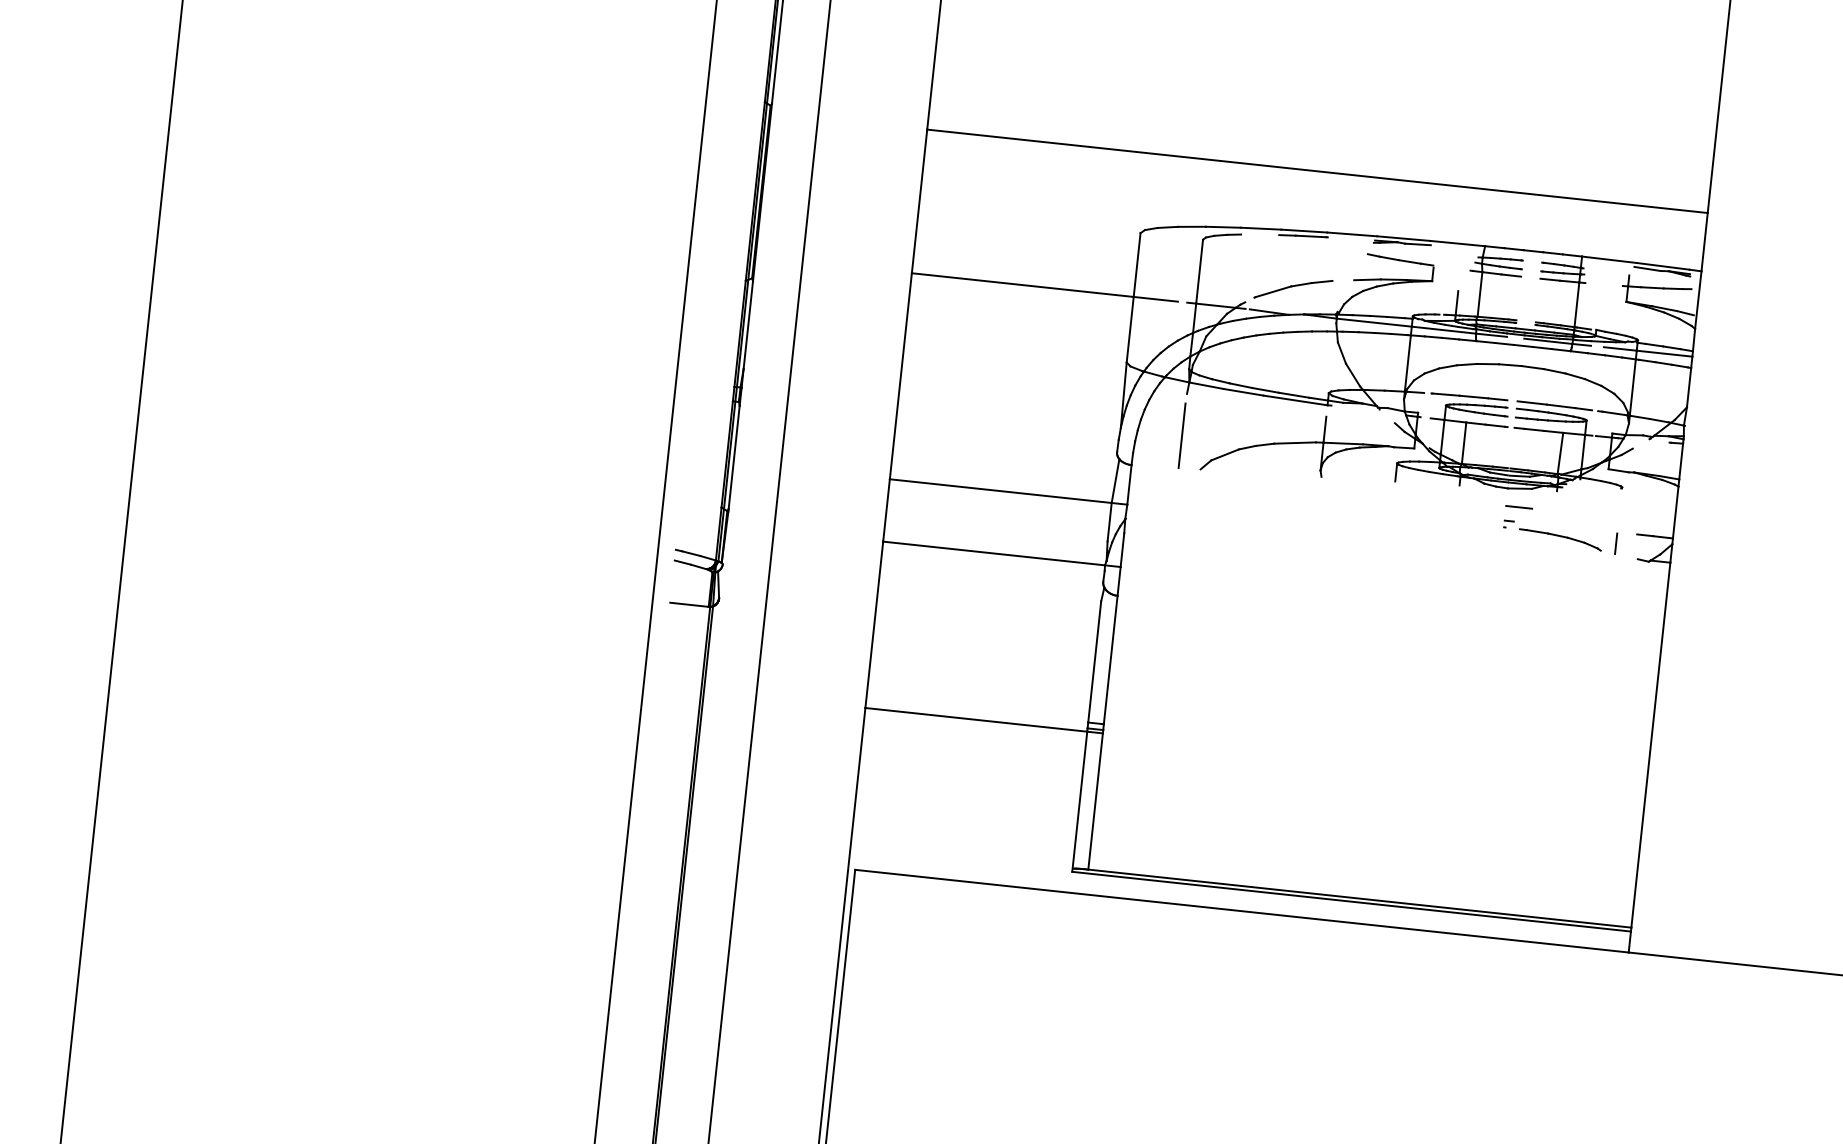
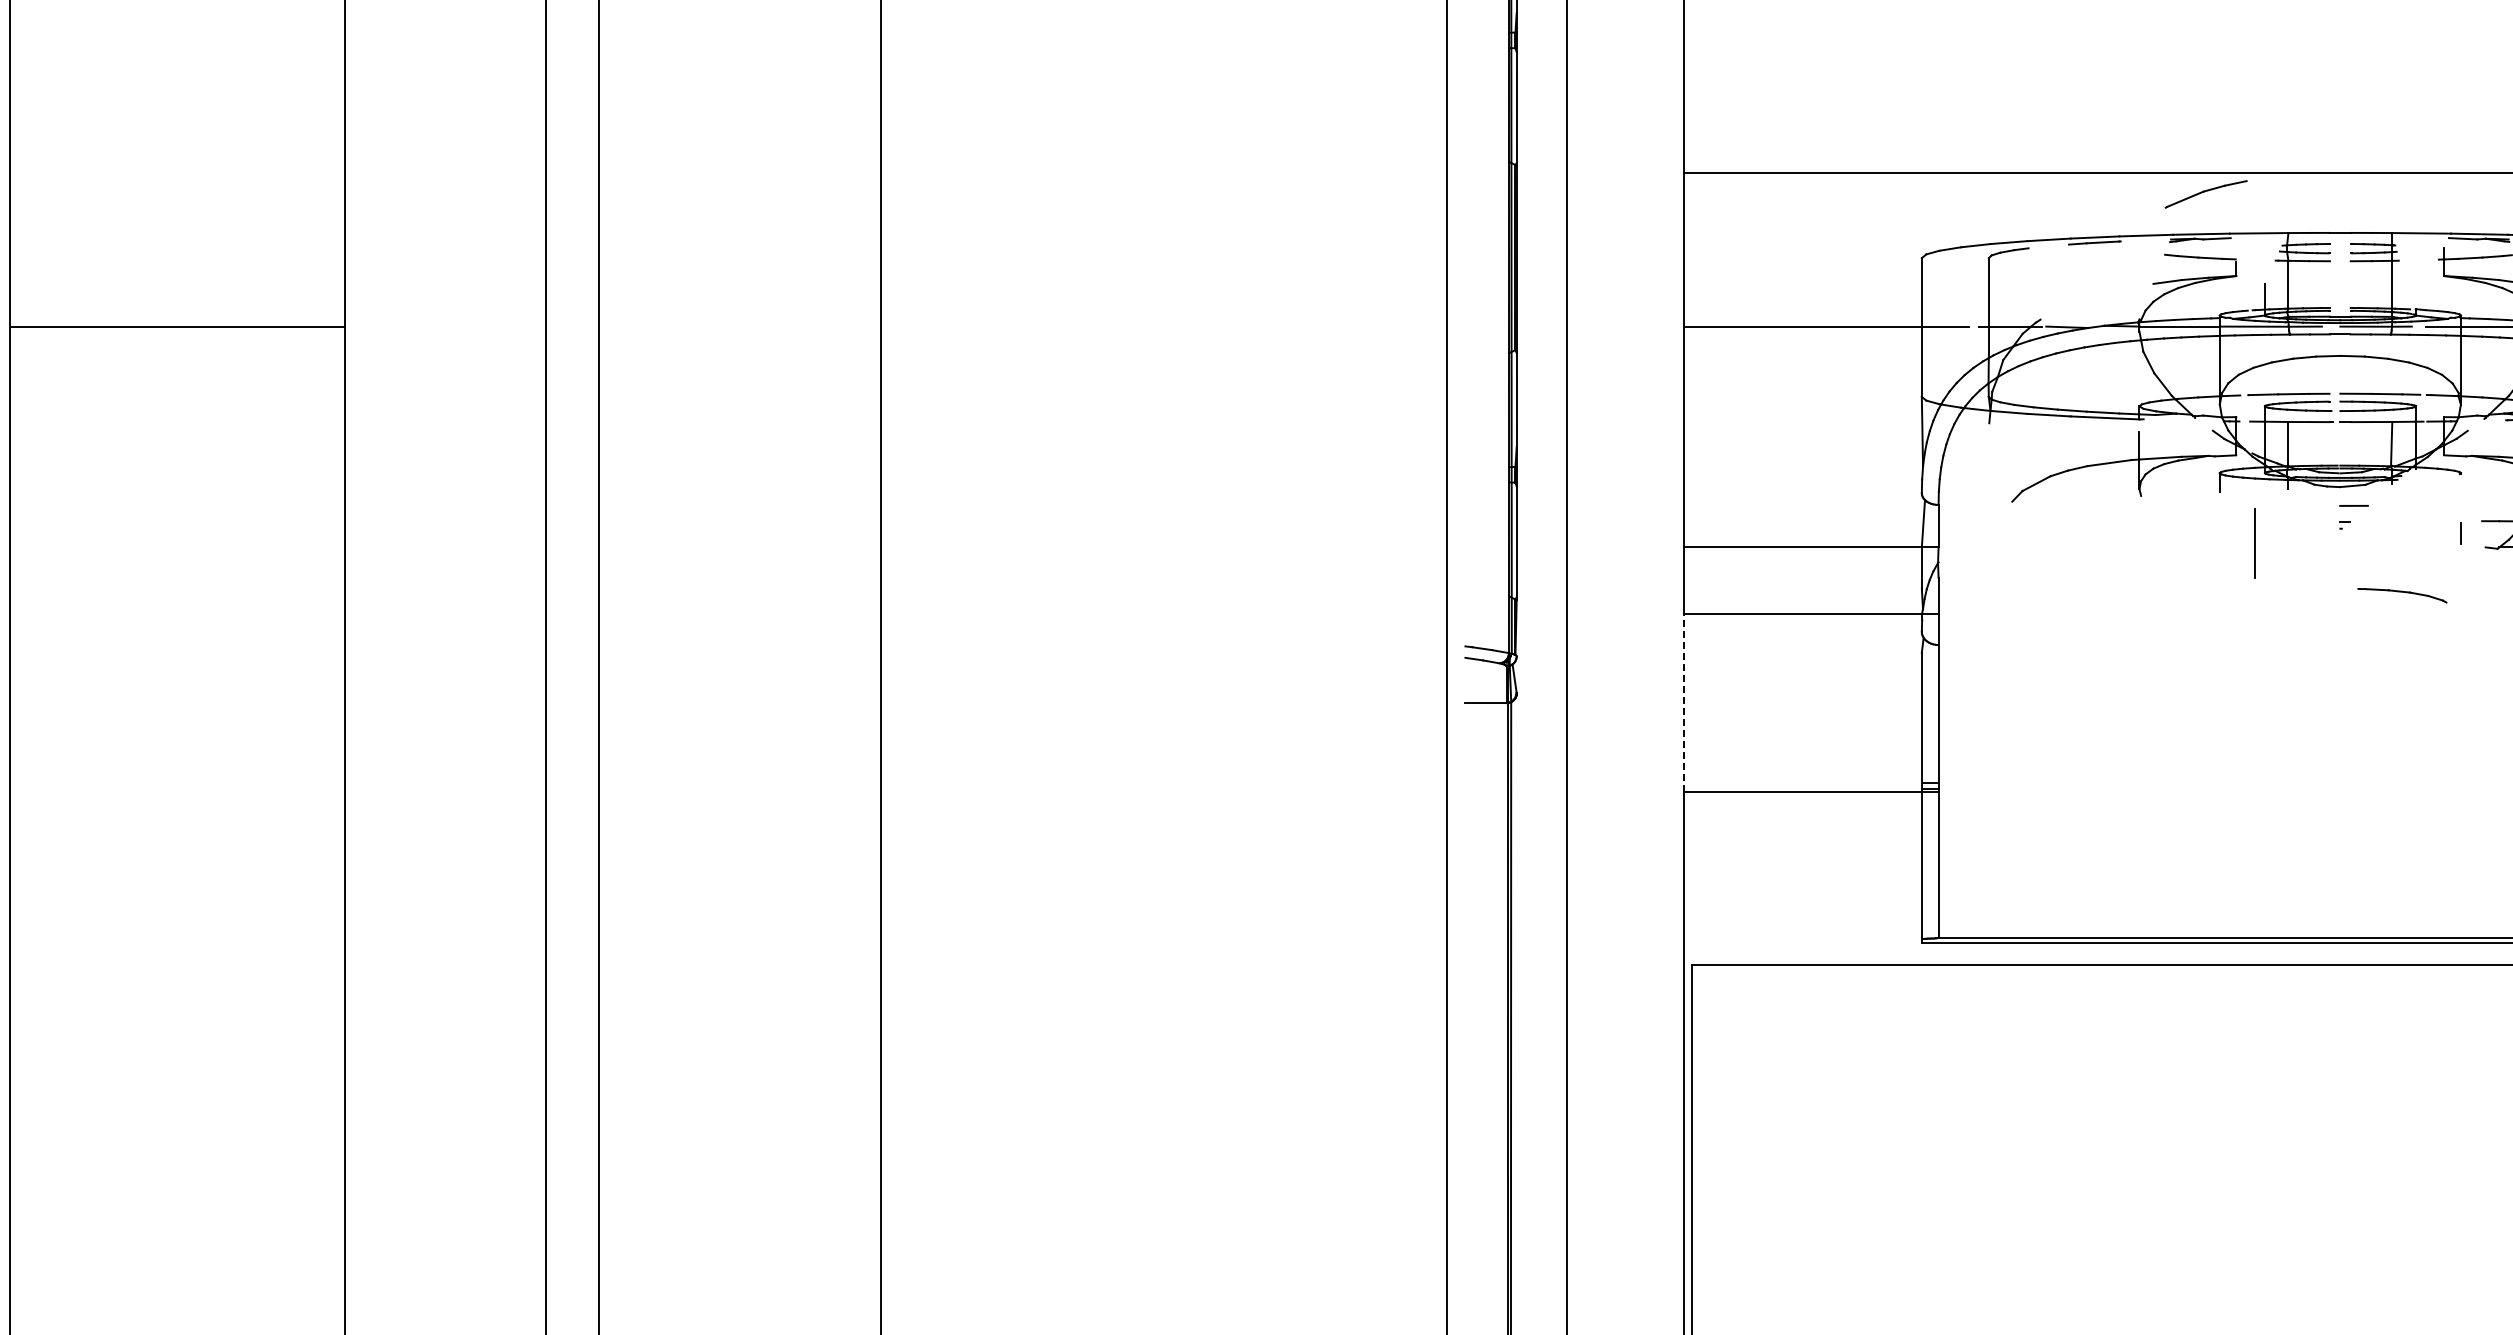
part: (1292, 289) -> (2205, 194), moved
line: (1181, 436) -> (2254, 543), moved
part: (1560, 539) -> (2402, 595), moved
line: (874, 624) -> (1684, 702), solid -> dashed

